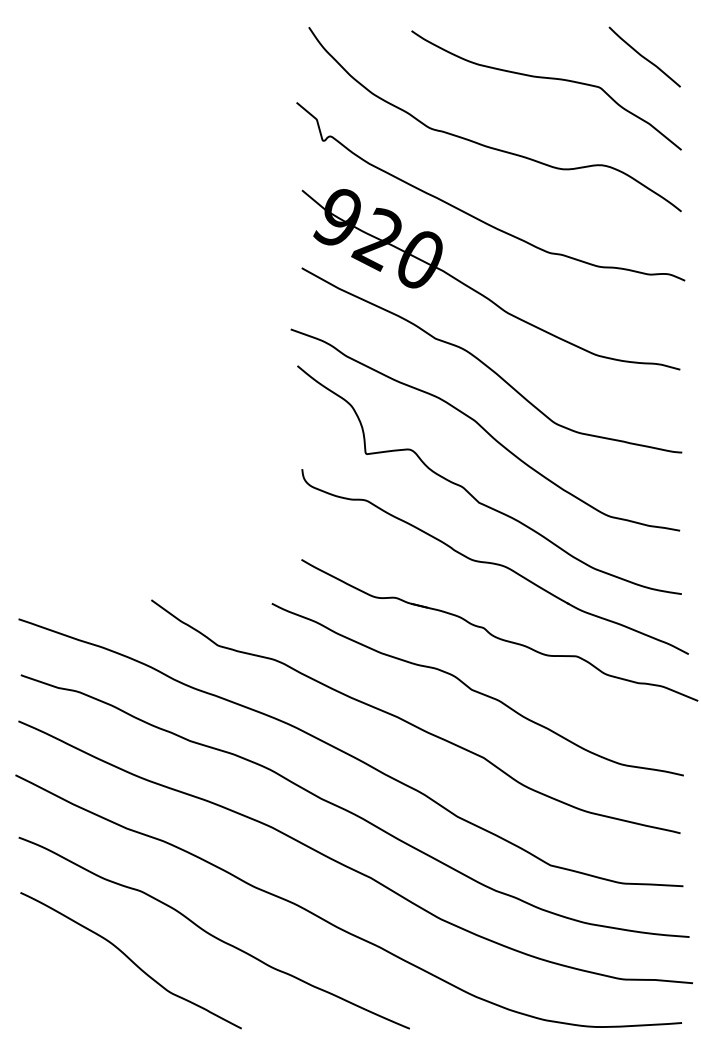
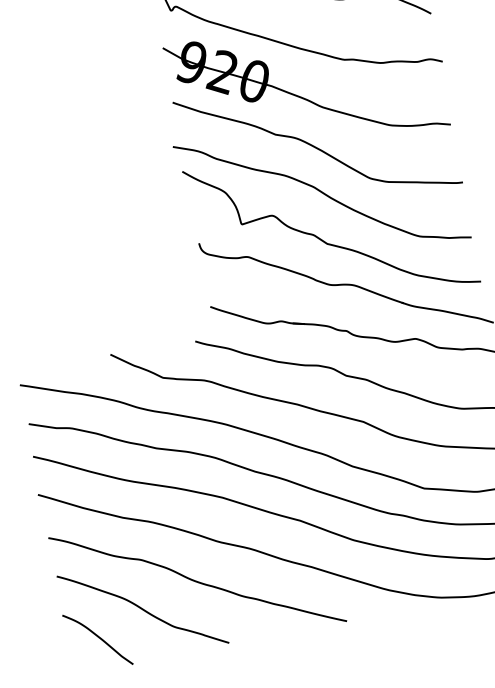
curve: (63, 989) -> (99, 638), added

